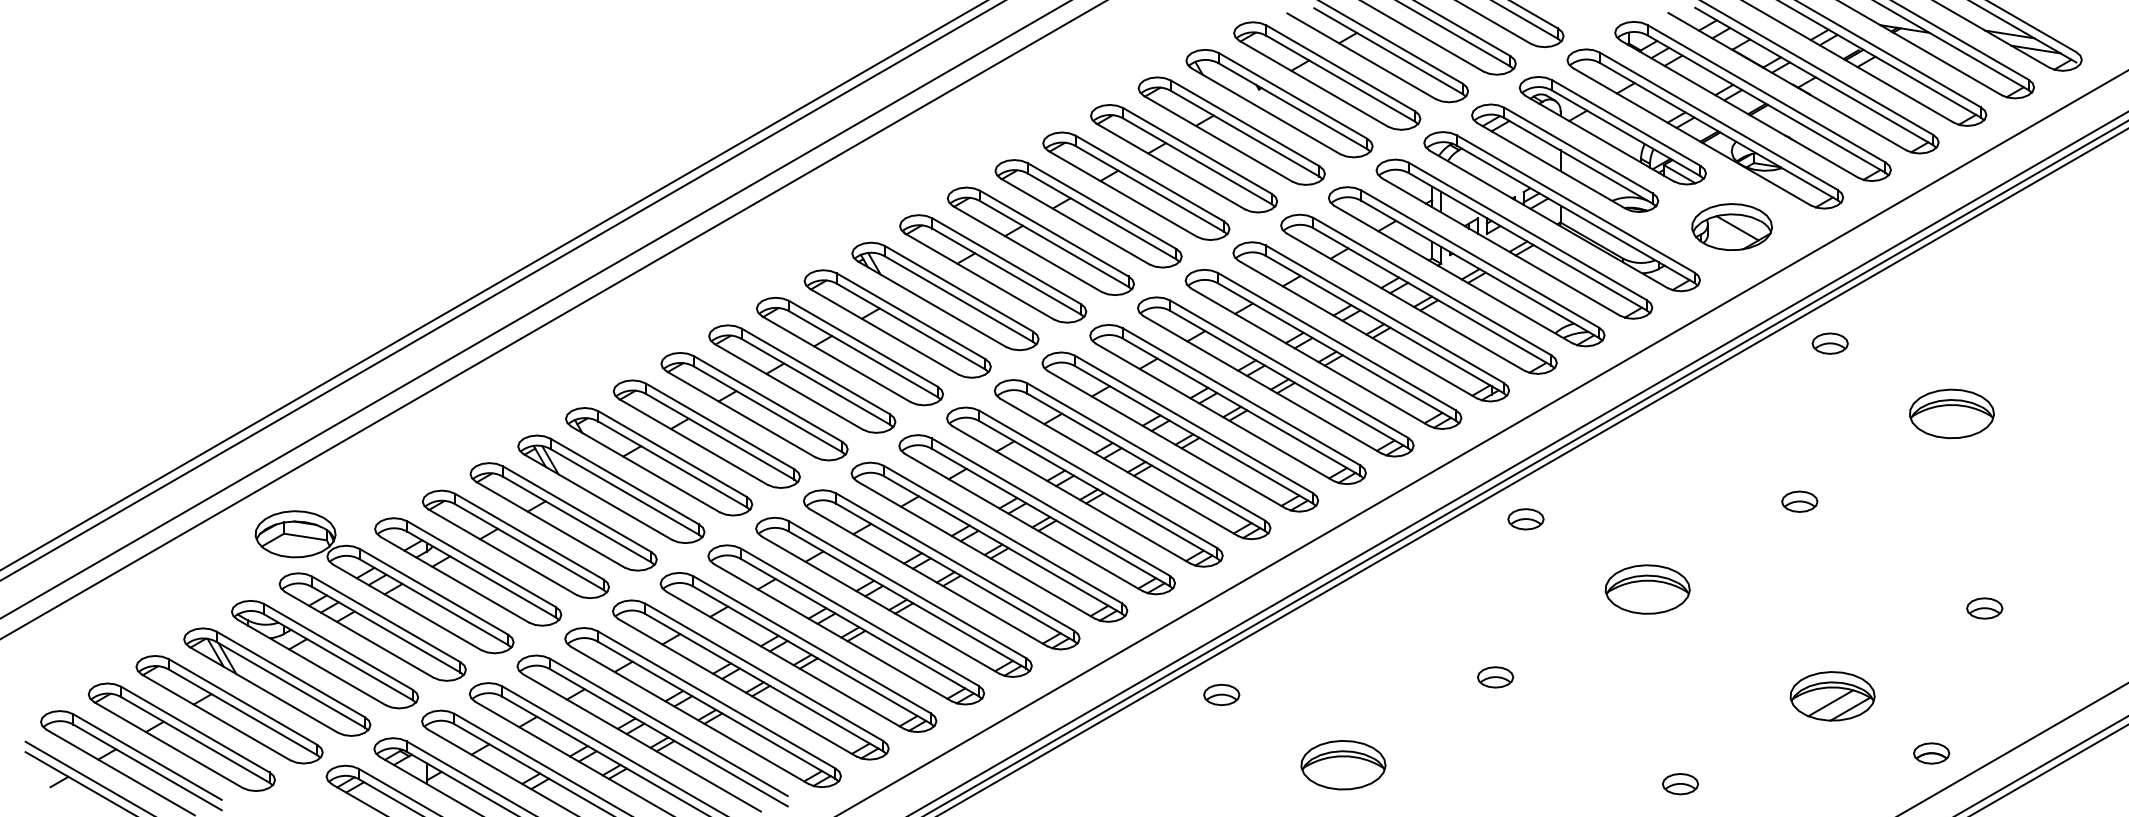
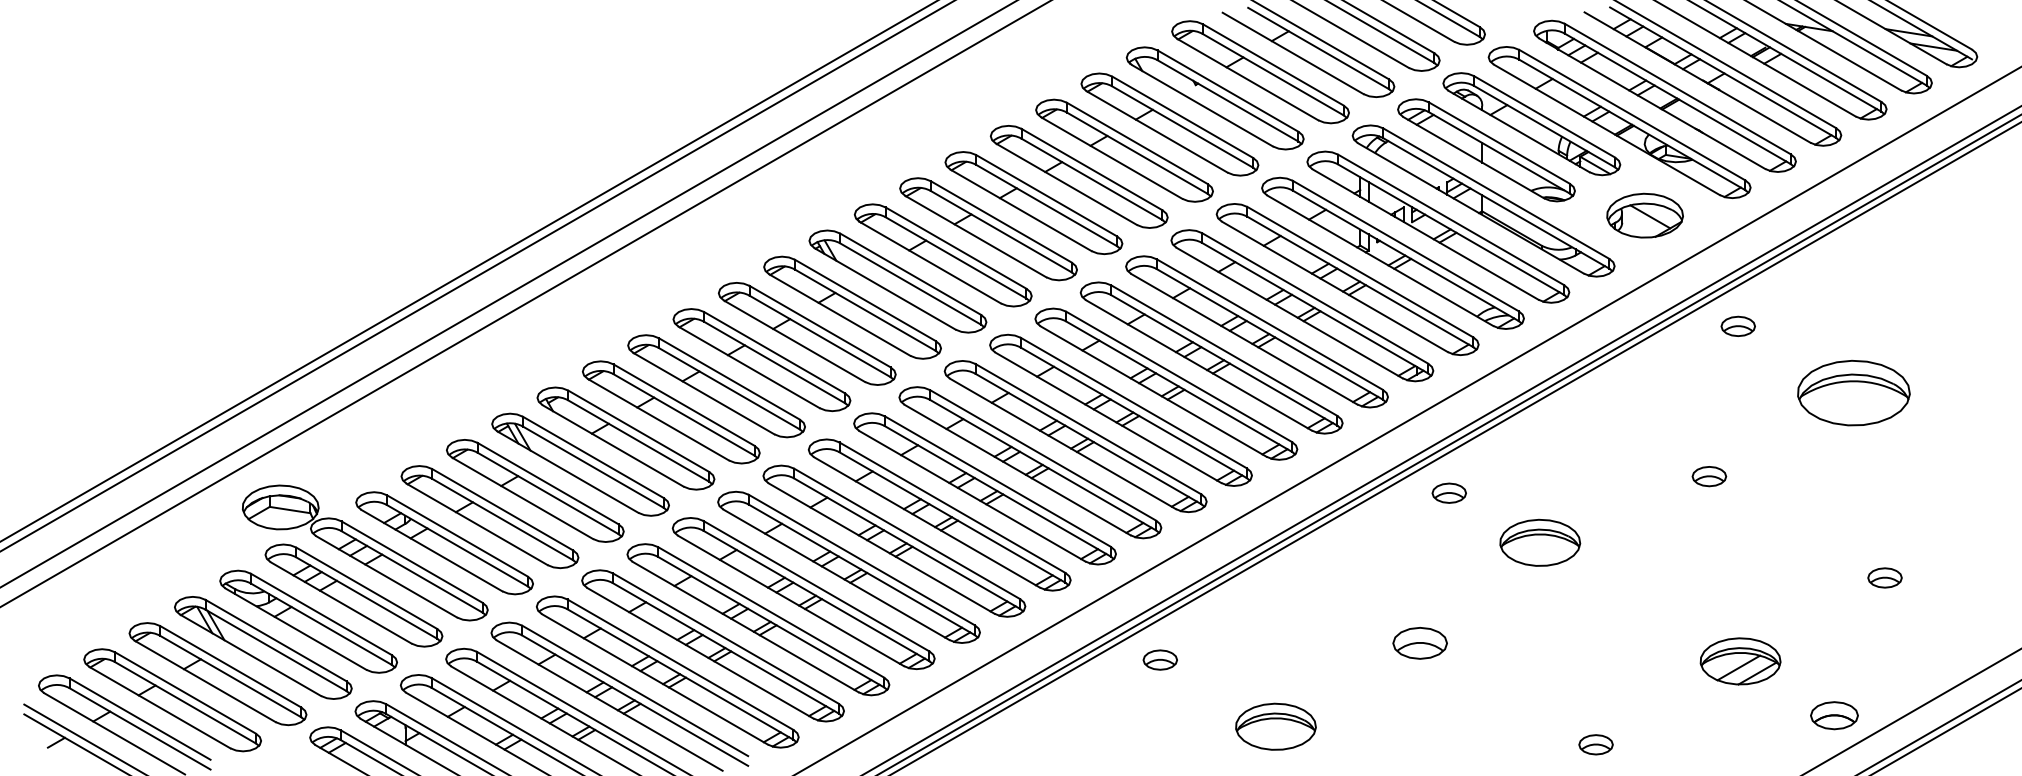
part: (1951, 413) -> (1853, 392), size x1.4
part: (1647, 589) -> (1540, 542), moved
part: (1495, 677) -> (1420, 643), size x1.6
part: (1931, 753) -> (1834, 715), size x1.4

